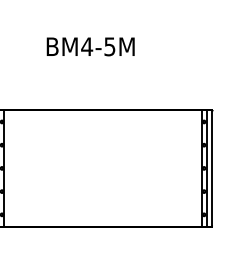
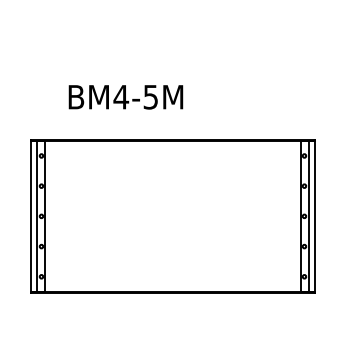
text: (90, 47) -> (125, 97), moved

